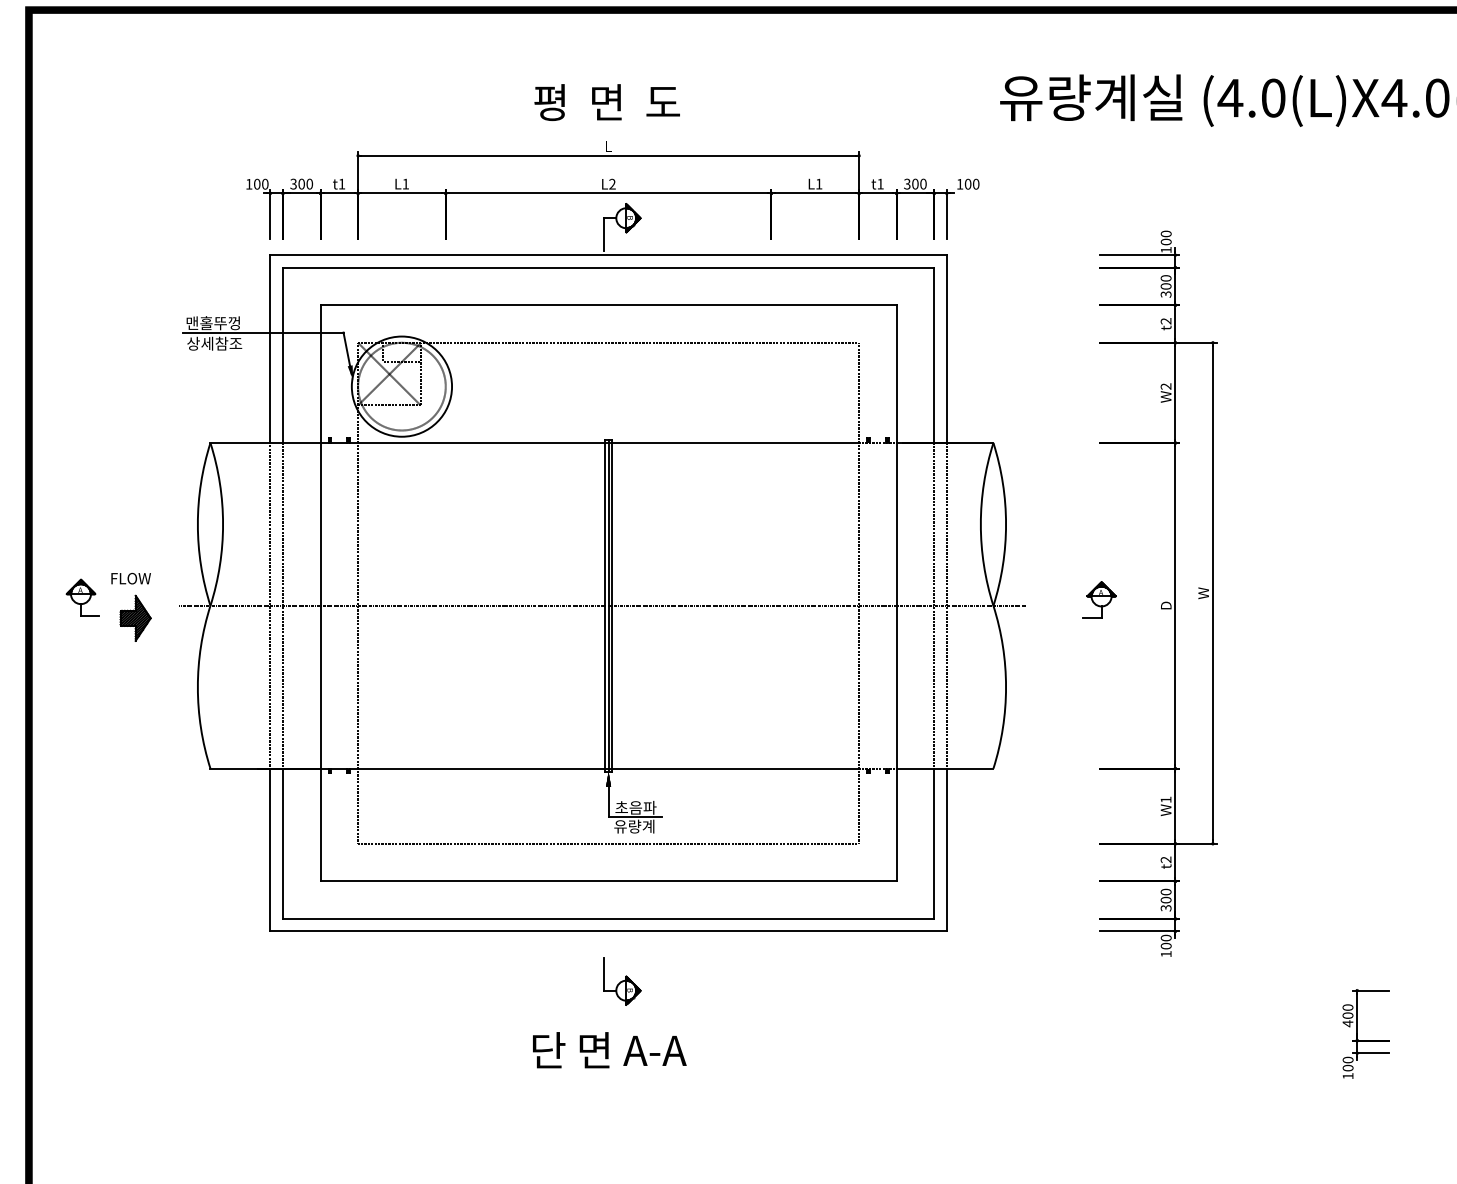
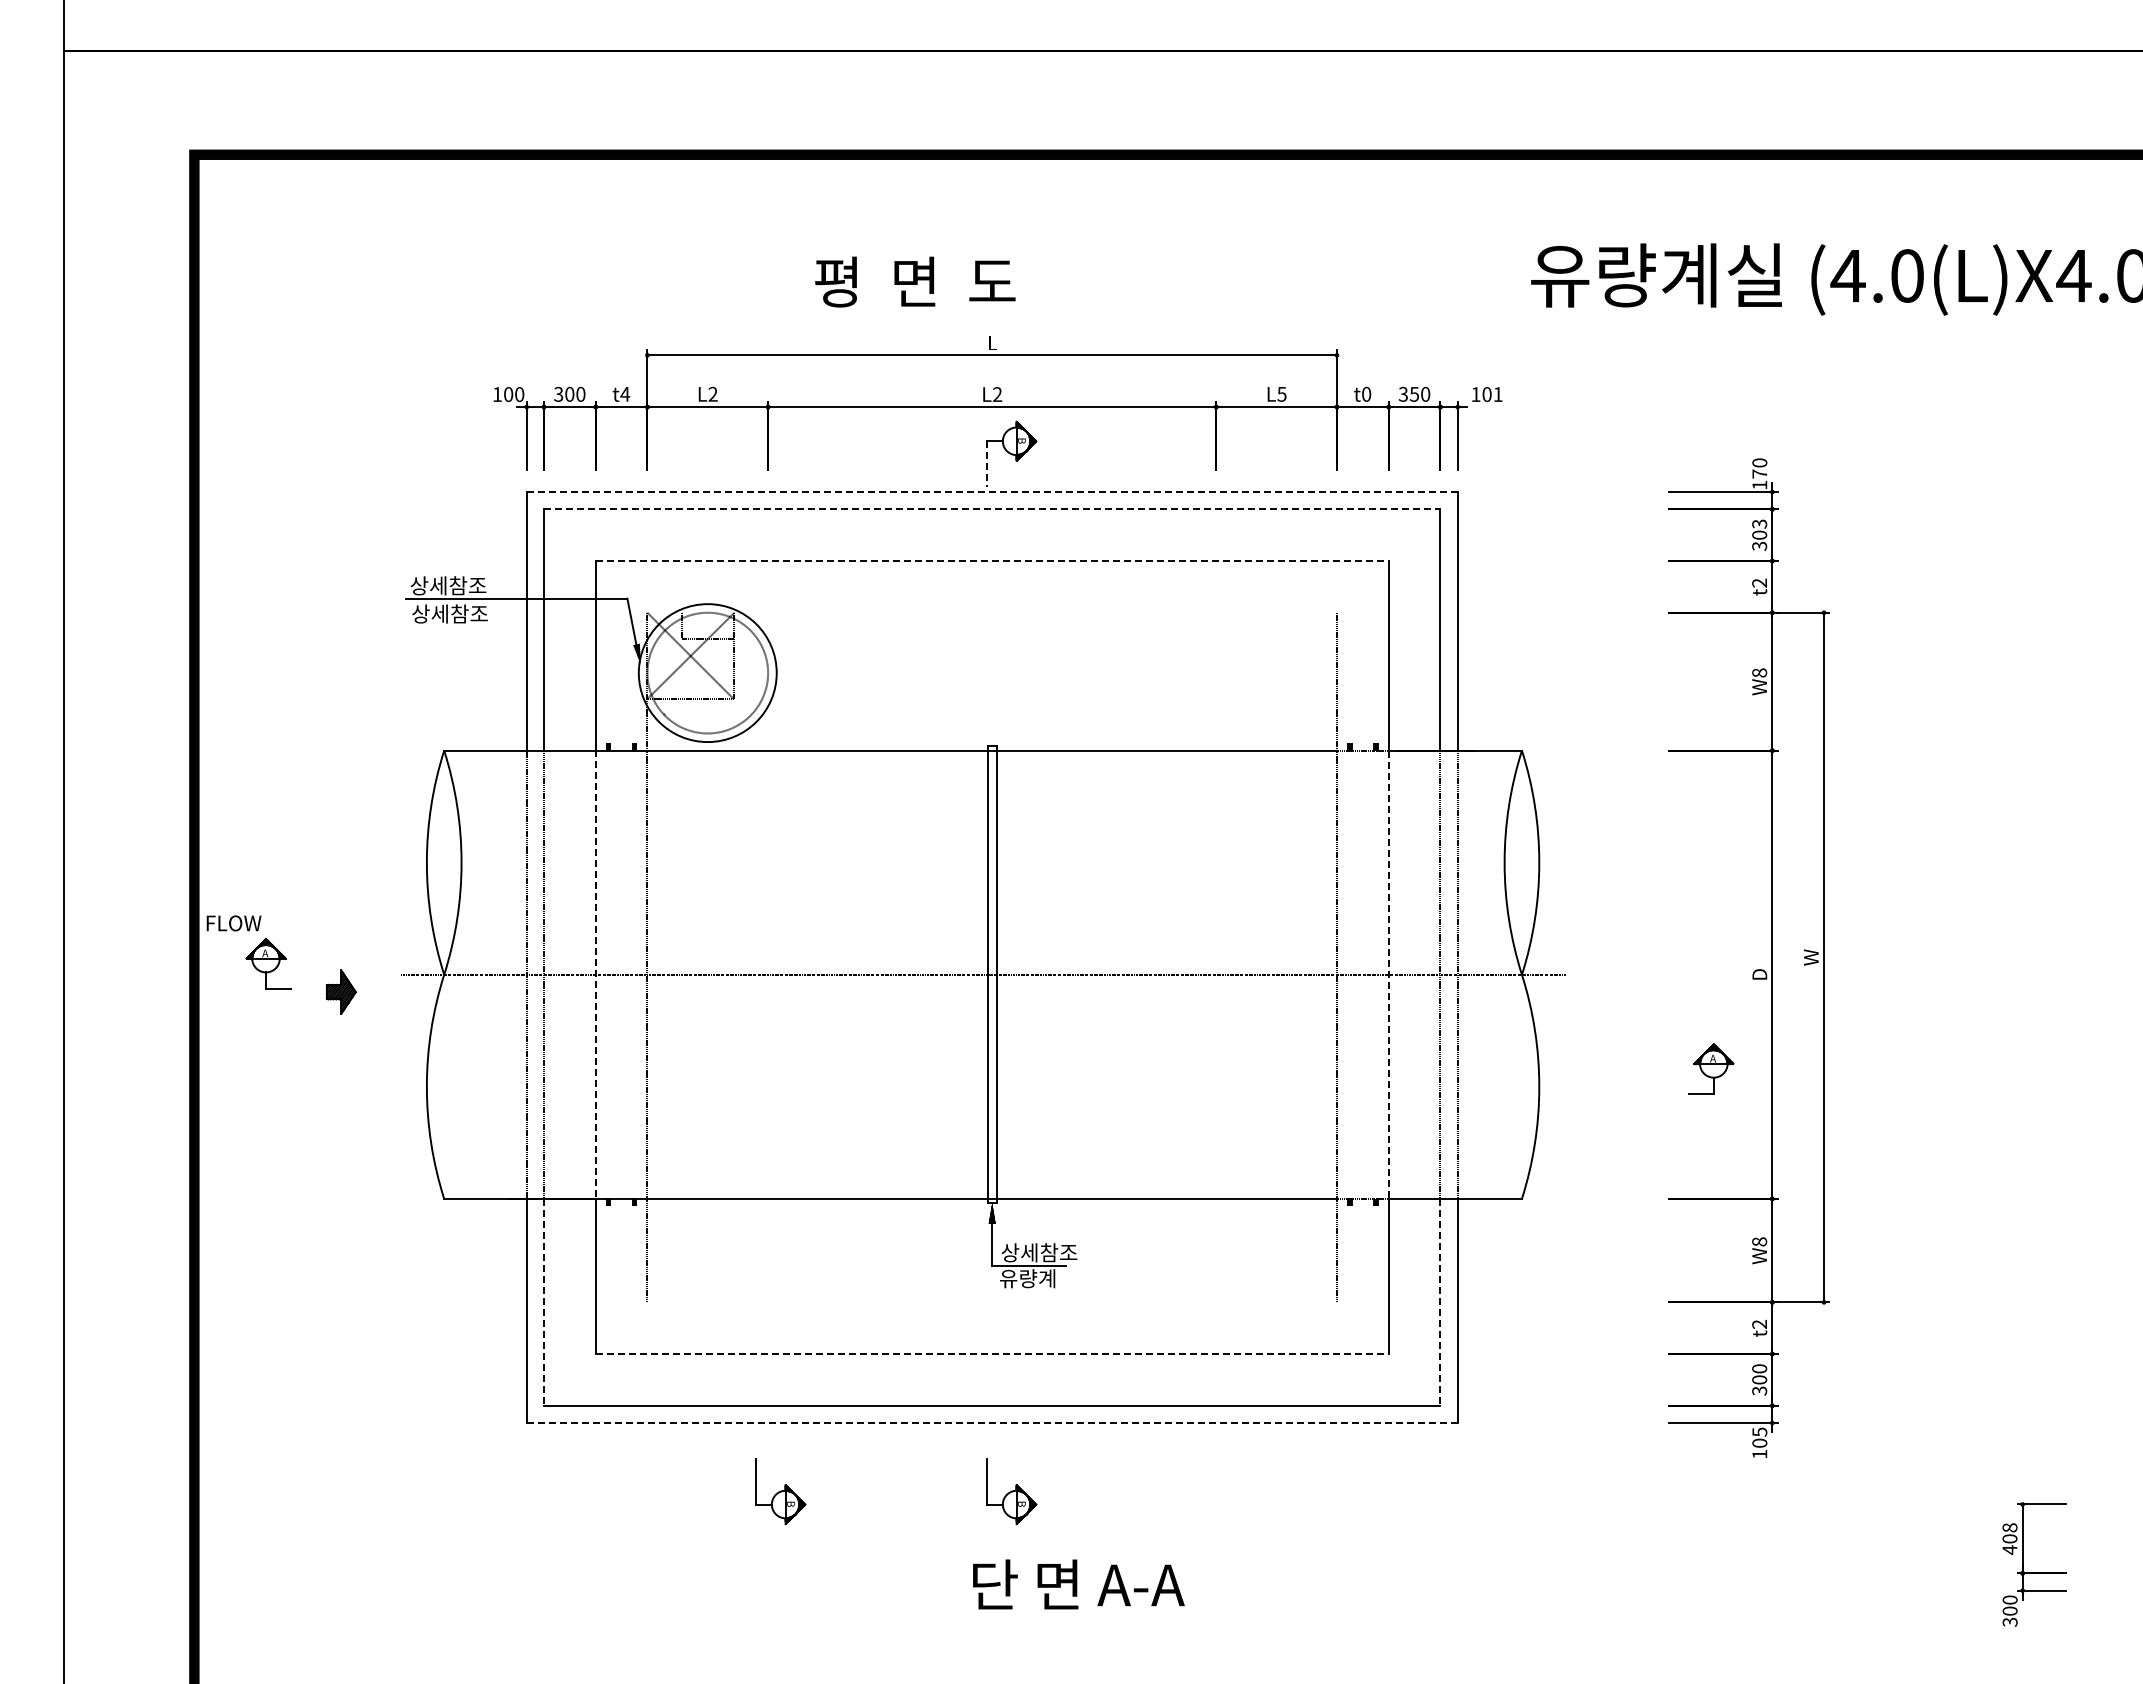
text: (607, 102) -> (915, 281), moved
text: (405, 183) -> (712, 393), L1 -> L2
text: (880, 183) -> (1366, 393), t1 -> t0
text: (915, 183) -> (1414, 393), 300 -> 350
text: (342, 184) -> (625, 394), t1 -> t4
text: (818, 184) -> (1281, 394), L1 -> L5
text: (975, 184) -> (1497, 394), 100 -> 101
line: (604, 234) -> (986, 463), solid -> dashed
text: (1166, 241) -> (1759, 473), 100 -> 170
line: (608, 255) -> (992, 492), solid -> dashed
line: (608, 267) -> (992, 509), solid -> dashed
text: (1166, 277) -> (1759, 523), 300 -> 303
line: (608, 305) -> (992, 561), solid -> dashed
text: (213, 323) -> (448, 585), 맨홀뚜껑 -> 상세참조
line: (608, 342) -> (992, 612), removed
text: (1166, 386) -> (1759, 672), W2 -> W8
text: (130, 578) -> (233, 923), moved
part: (1099, 599) -> (1711, 1068), moved
line: (608, 605) -> (992, 974), removed
line: (320, 606) -> (595, 975), solid -> dashed
line: (896, 606) -> (1388, 975), solid -> dashed
part: (135, 618) -> (341, 992), size x0.7
text: (1166, 799) -> (1759, 1241), W1 -> W8
text: (642, 807) -> (1039, 1252), 초음파 -> 상세참조
line: (282, 843) -> (543, 1302), solid -> dashed
line: (608, 843) -> (992, 1302), removed
line: (934, 843) -> (1440, 1302), solid -> dashed
line: (608, 881) -> (992, 1354), solid -> dashed
line: (608, 931) -> (992, 1423), solid -> dashed
text: (1166, 937) -> (1759, 1431), 100 -> 105
part: (454, 981) -> (780, 1491), added
text: (1348, 1007) -> (2010, 1527), 400 -> 408
text: (609, 1050) -> (1078, 1584), moved
text: (1347, 1075) -> (2009, 1621), 100 -> 300

